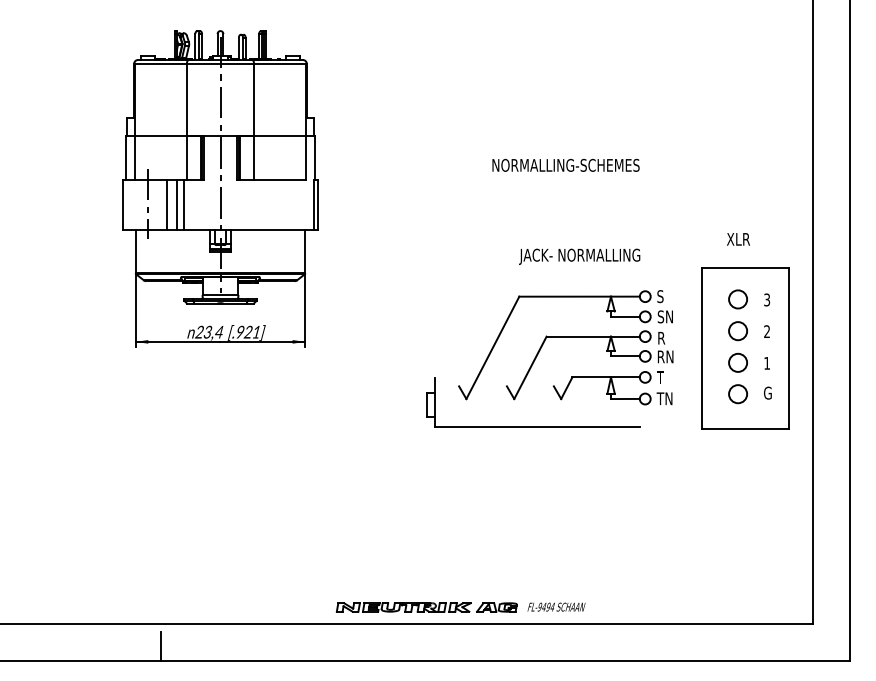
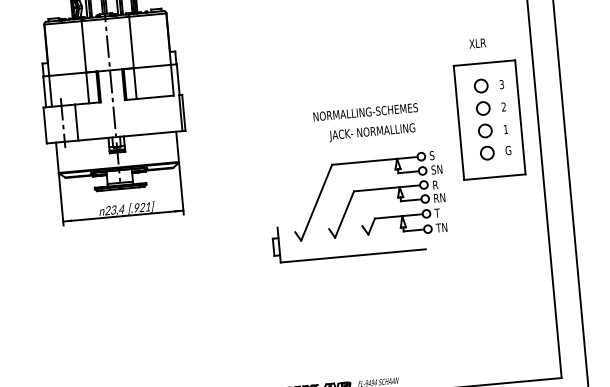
text: (565, 164) -> (365, 111), moved
line: (177, 204) -> (84, 121), removed
line: (183, 204) -> (88, 121), removed
part: (745, 331) -> (488, 108), moved

